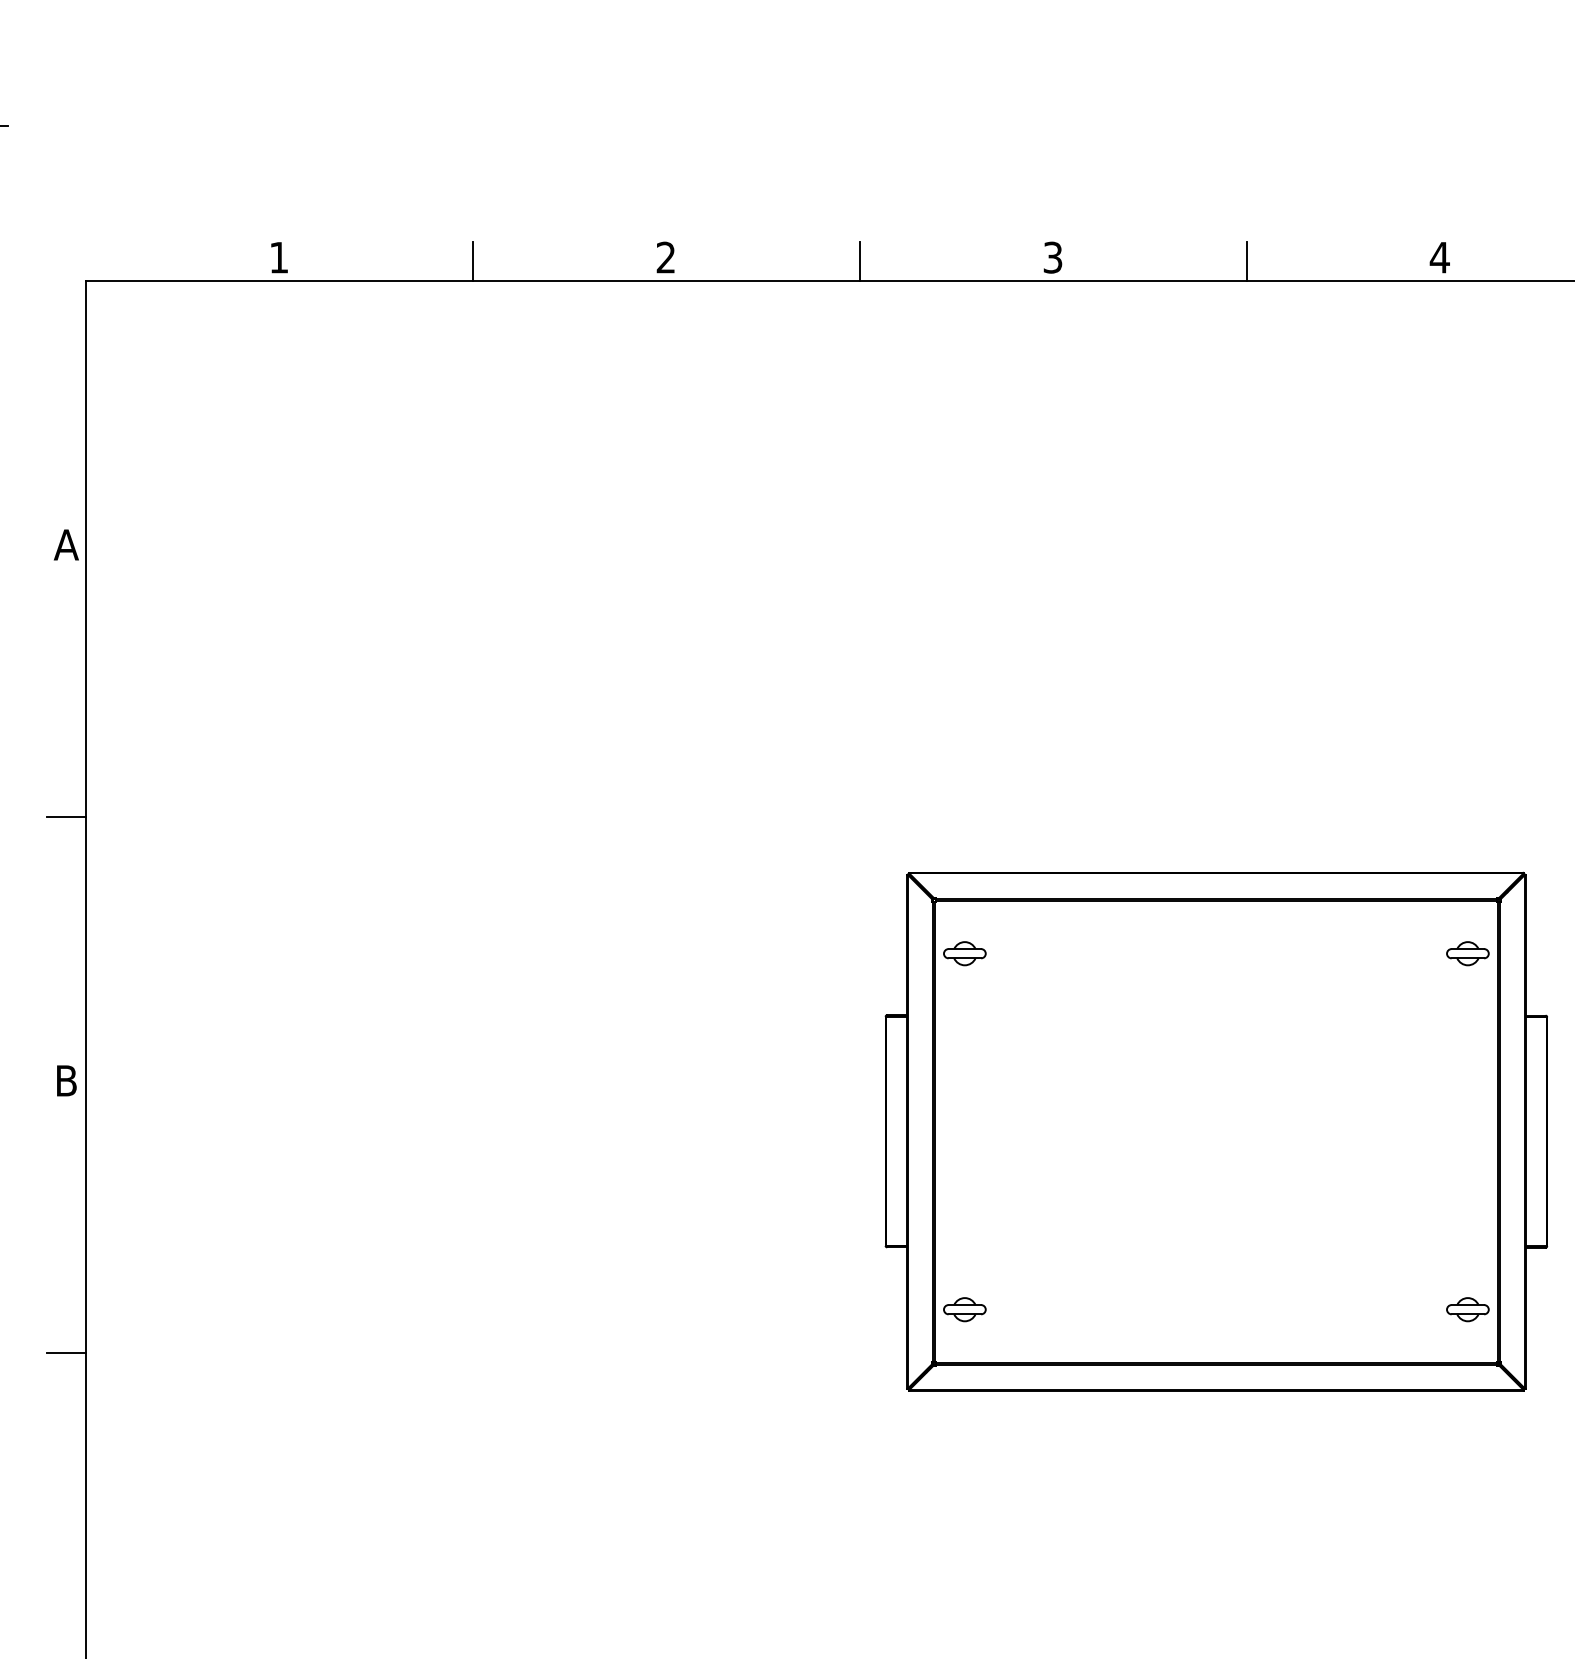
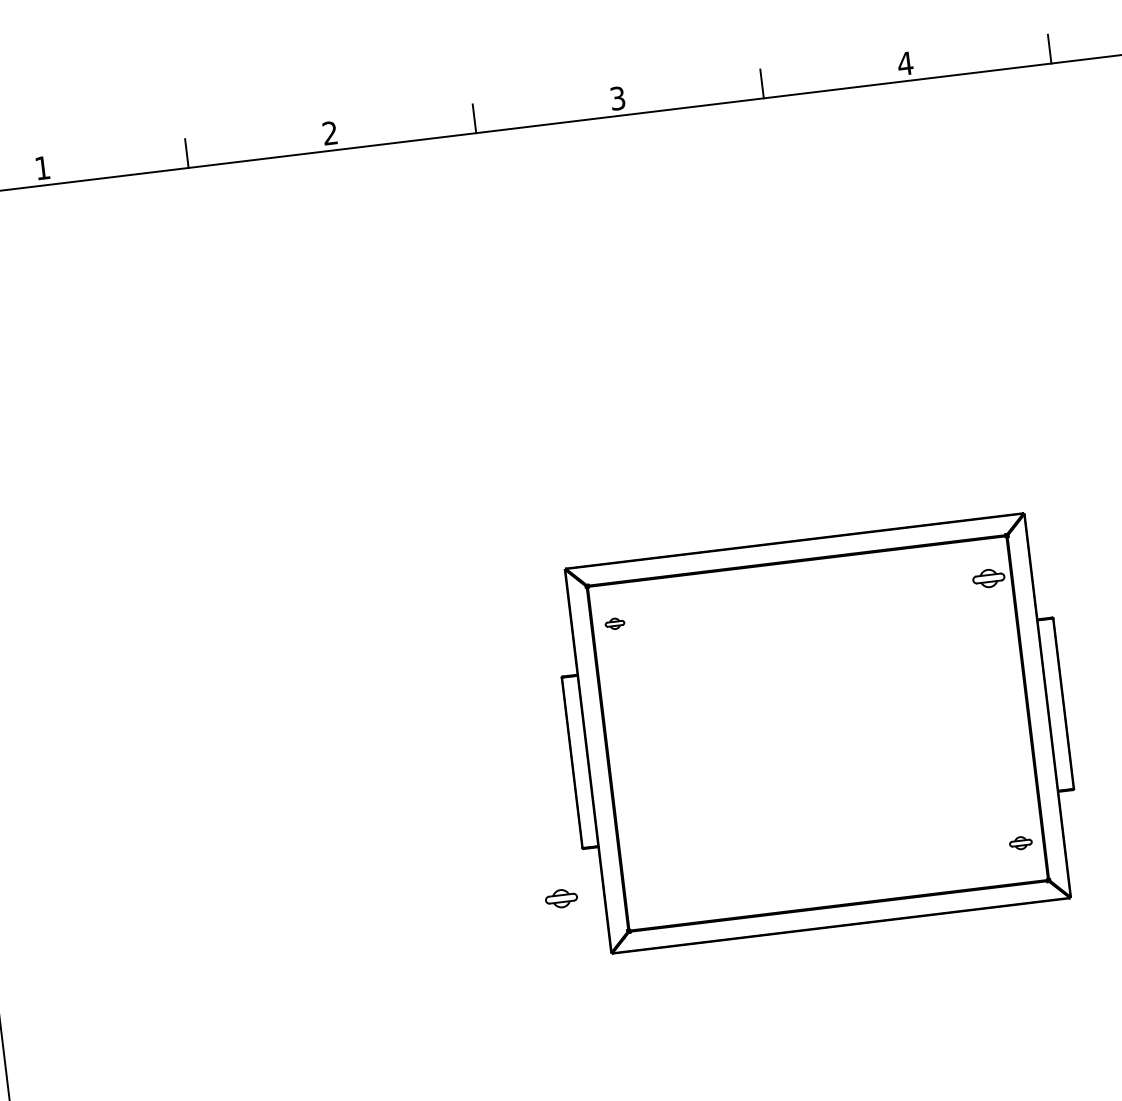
part: (964, 953) -> (614, 623), size x0.6
part: (964, 1309) -> (561, 898), moved
part: (1467, 1309) -> (1020, 843), size x0.7

